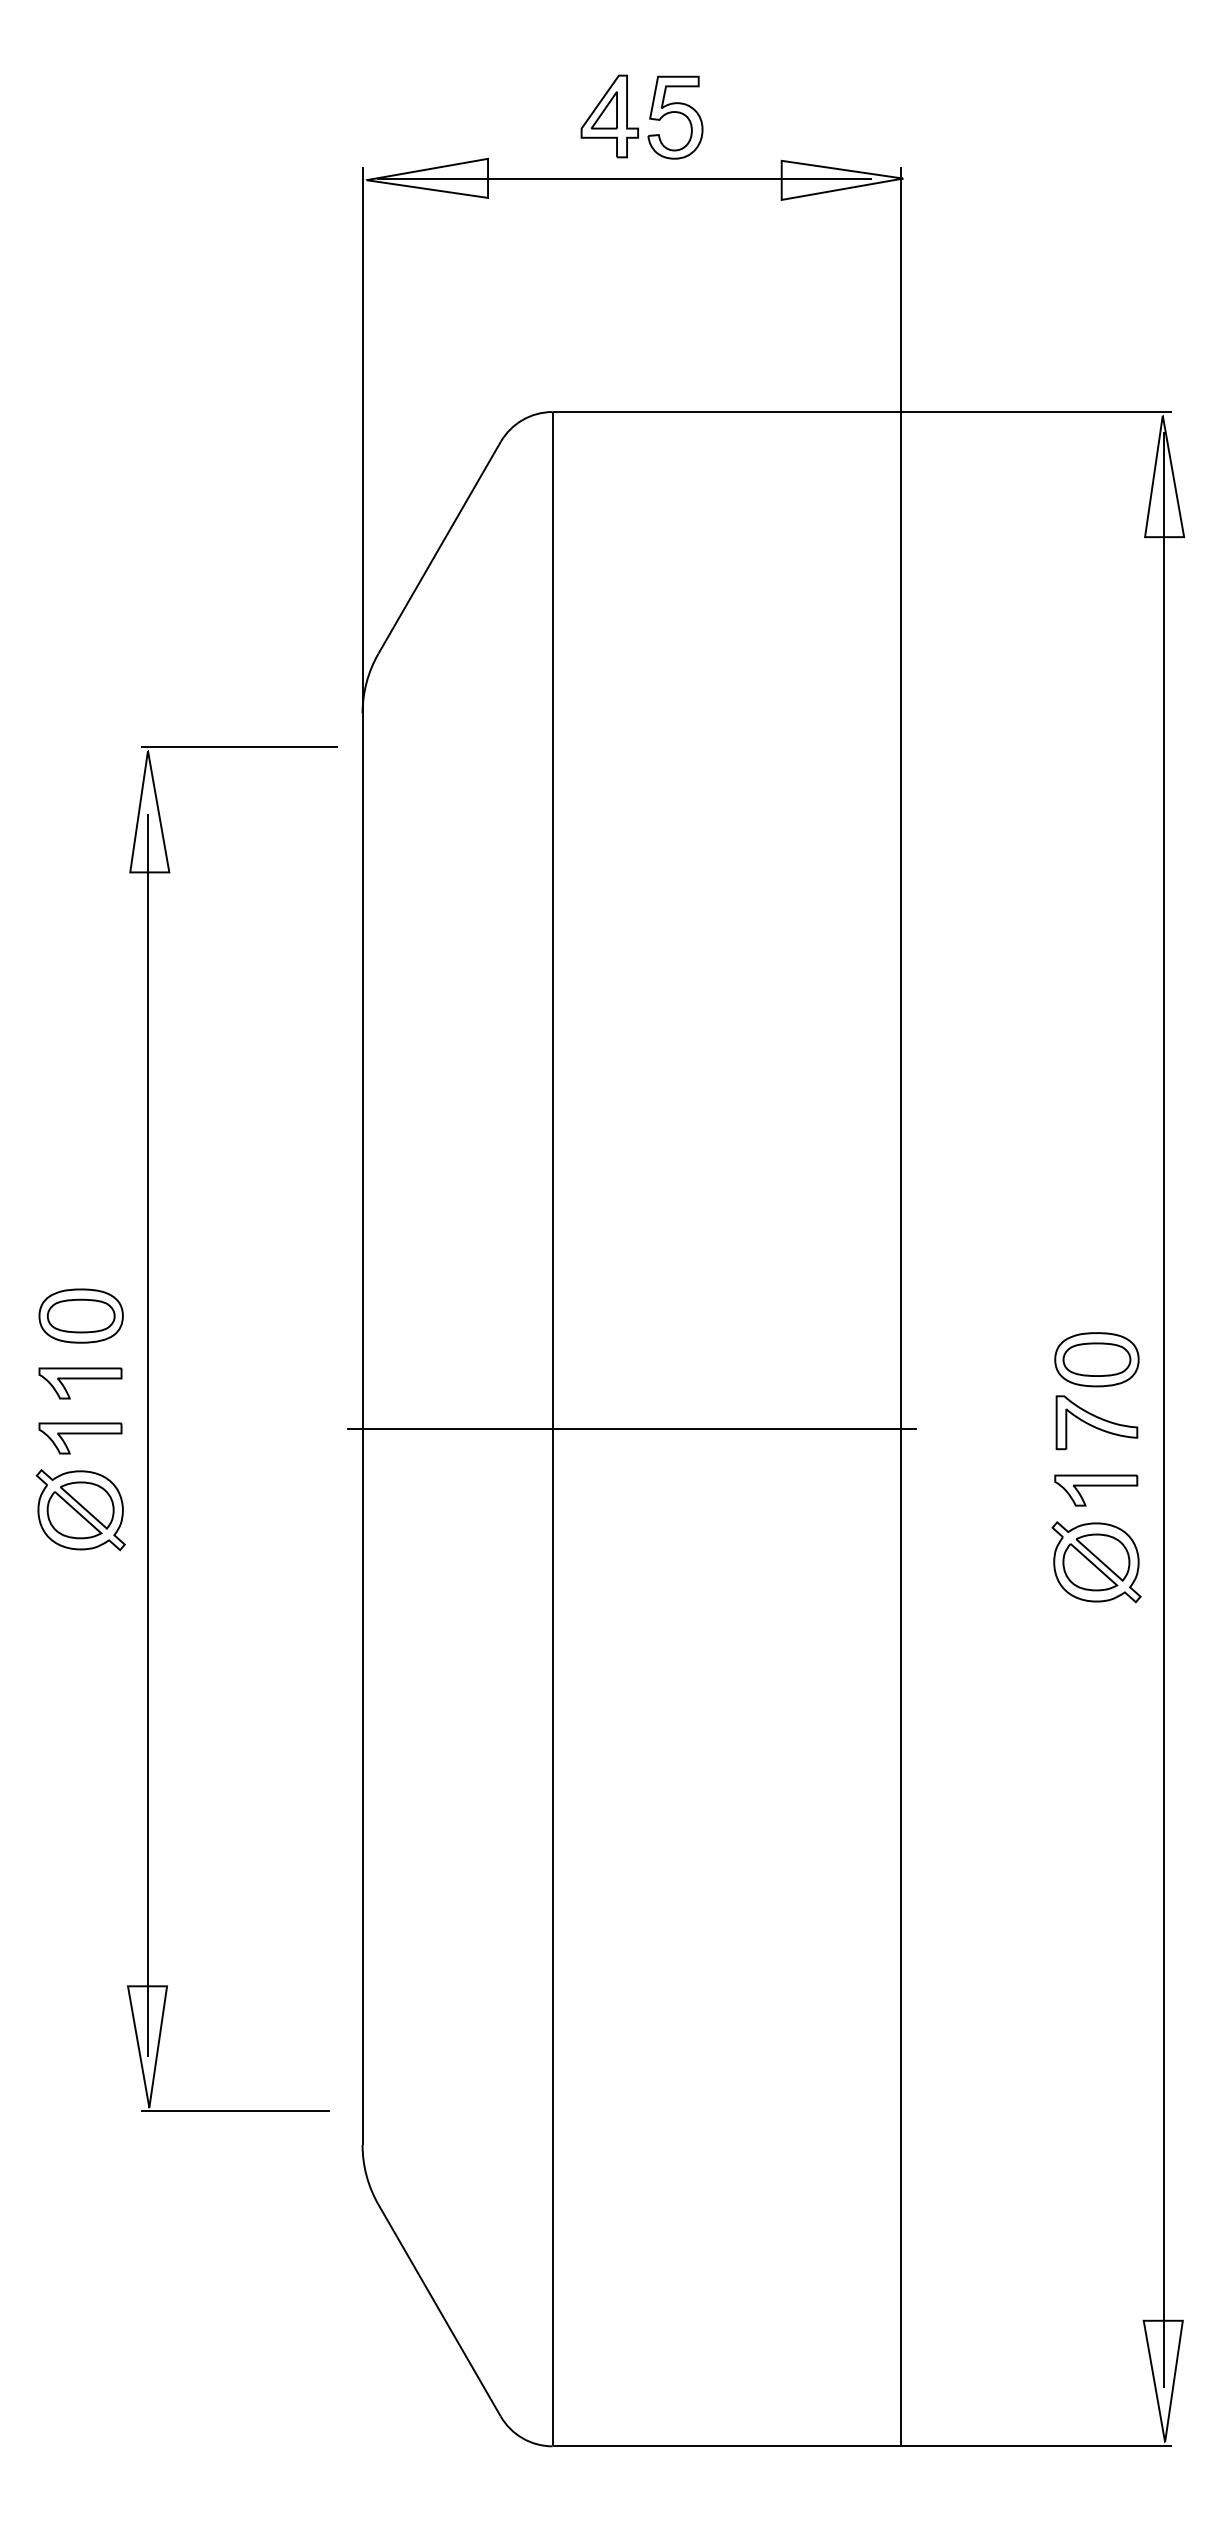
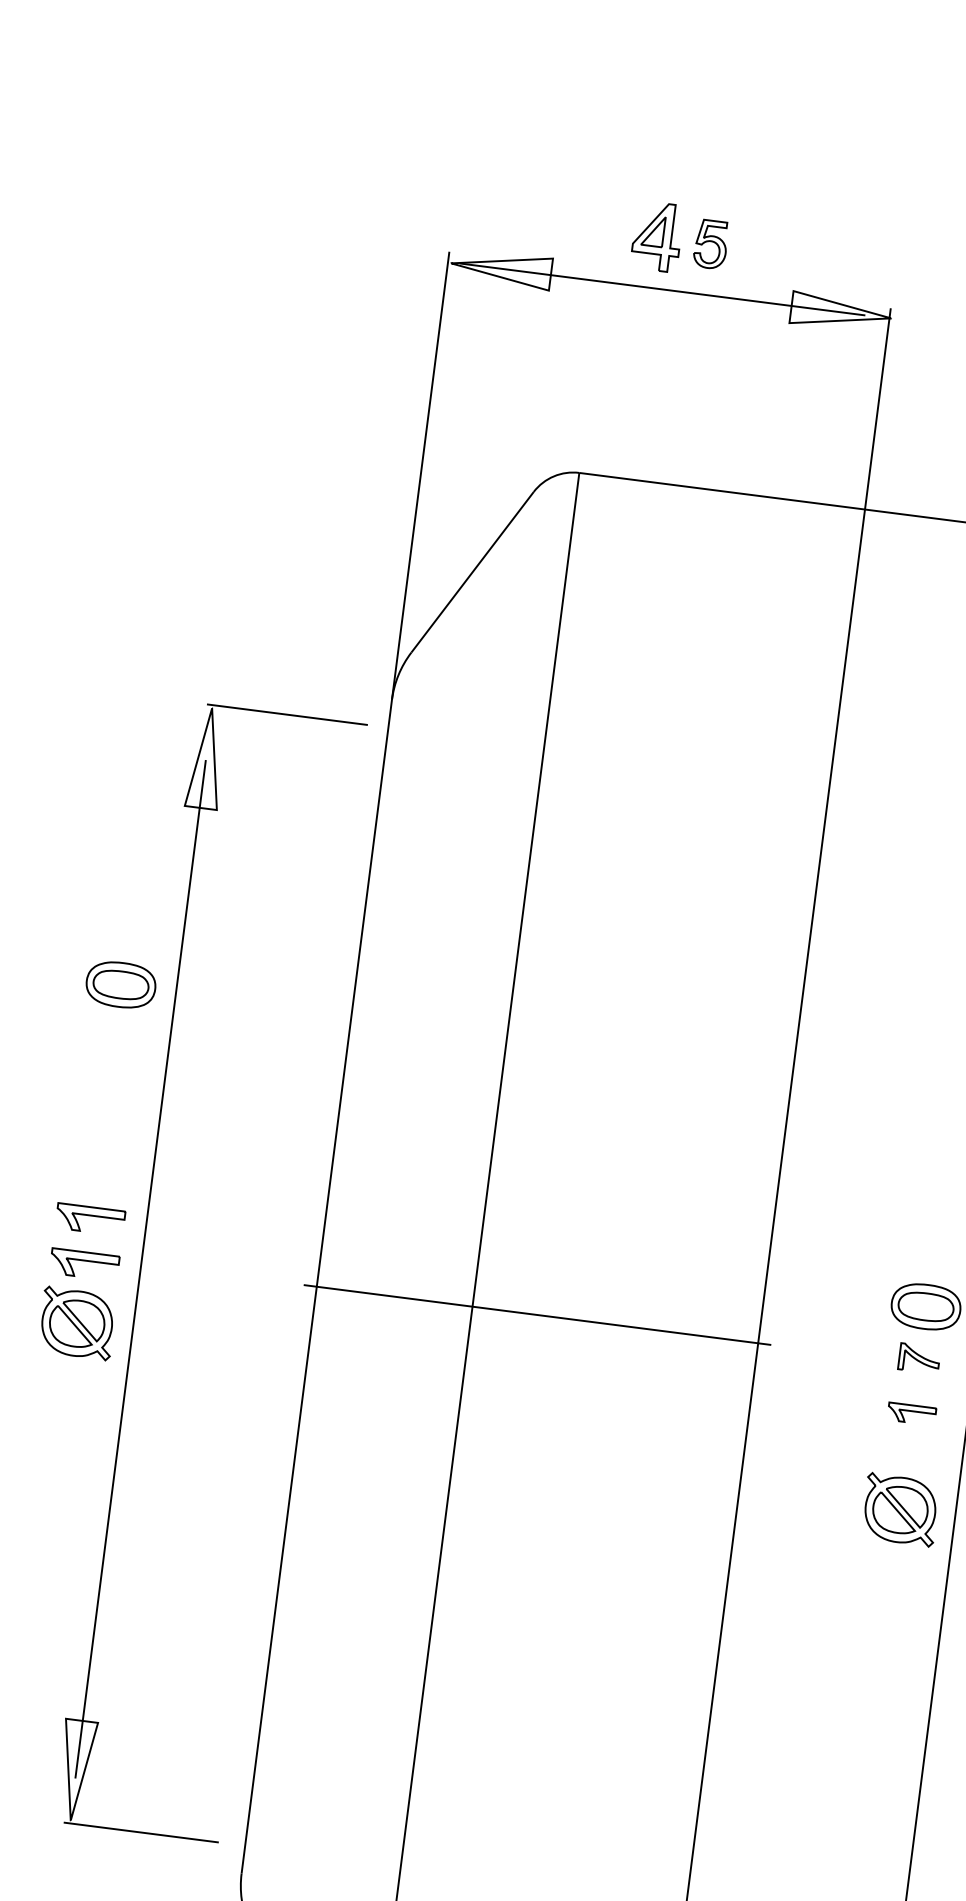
part: (675, 117) -> (711, 244), size x0.7
part: (80, 1315) -> (120, 984), moved
part: (1096, 1422) -> (919, 1358), size x0.6
part: (1096, 1490) -> (911, 1414), size x0.7
part: (1096, 1562) -> (900, 1510), moved

